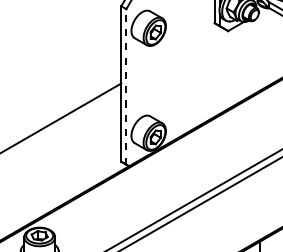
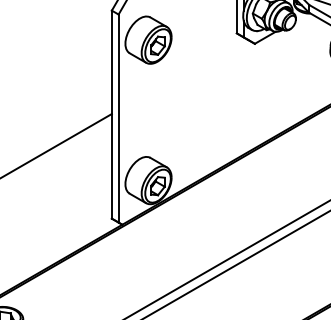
line: (126, 86) -> (118, 118), dashed -> solid

